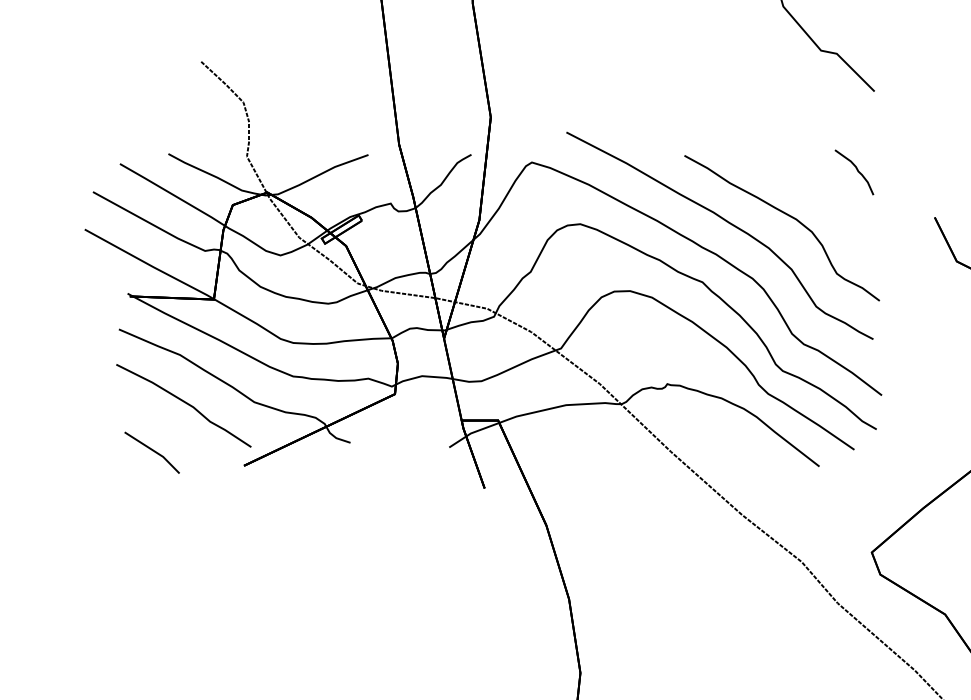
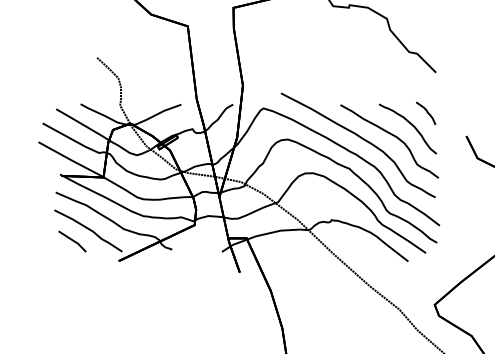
curve: (823, 194) -> (410, 124), added
line: (152, 452) -> (72, 241), moved

